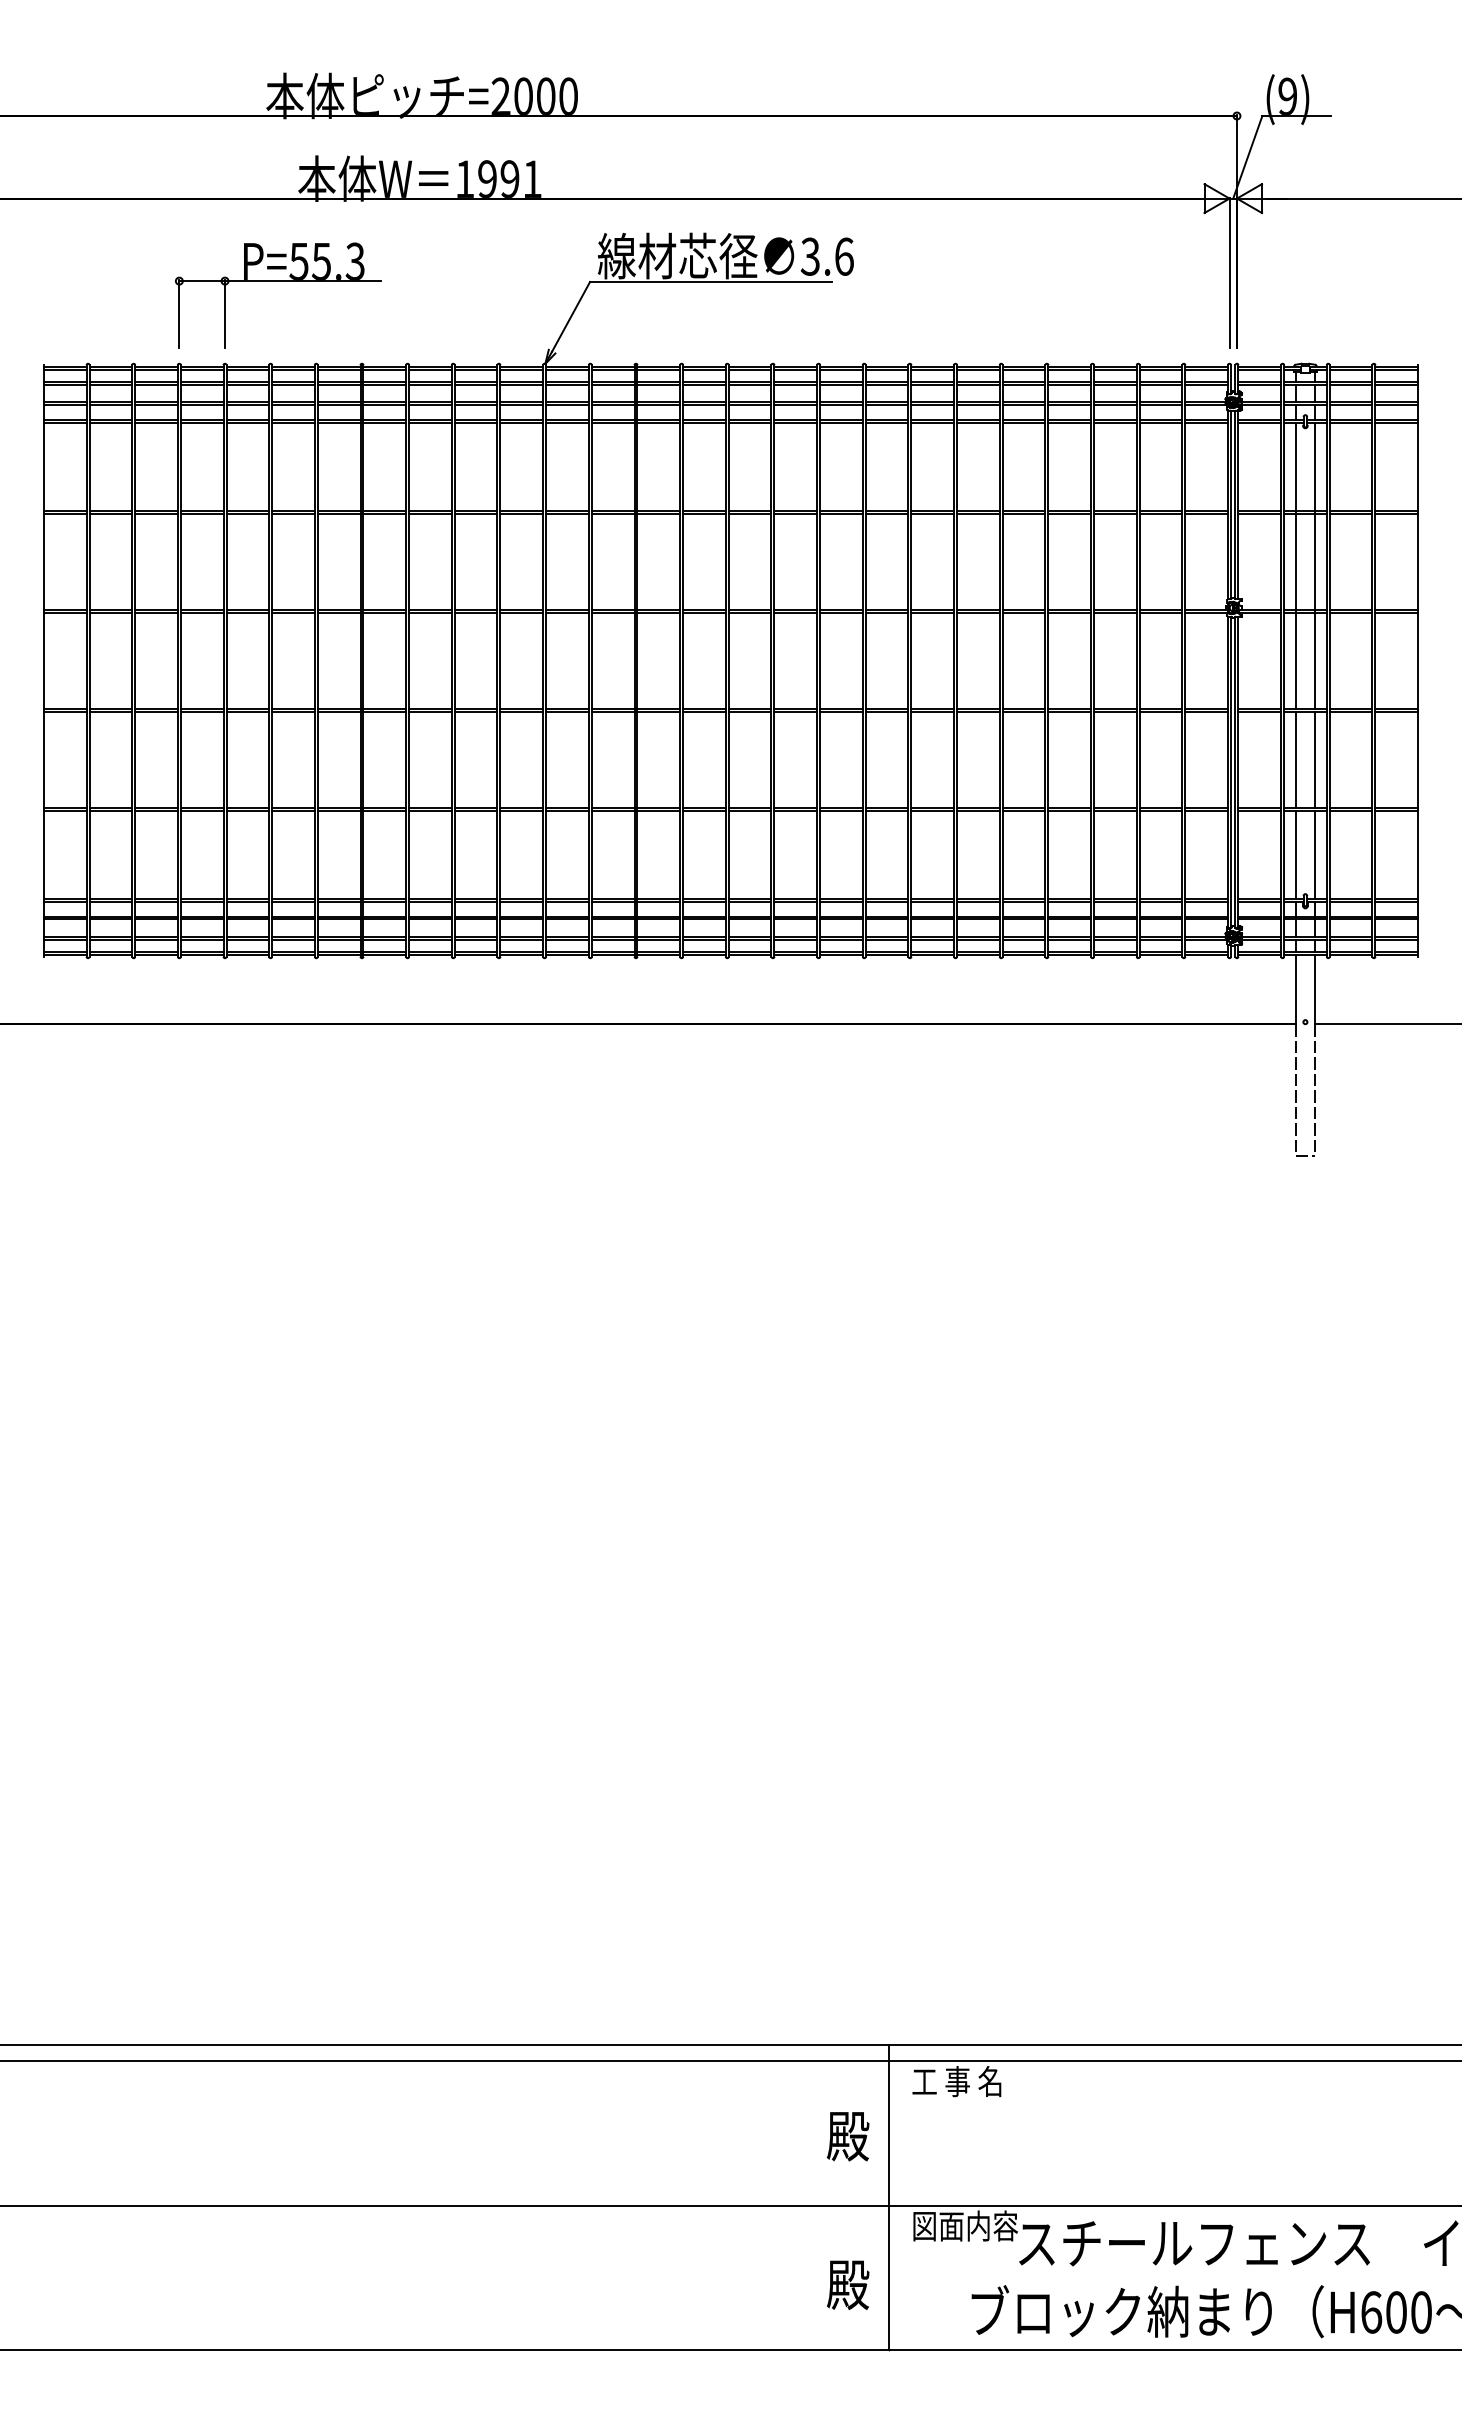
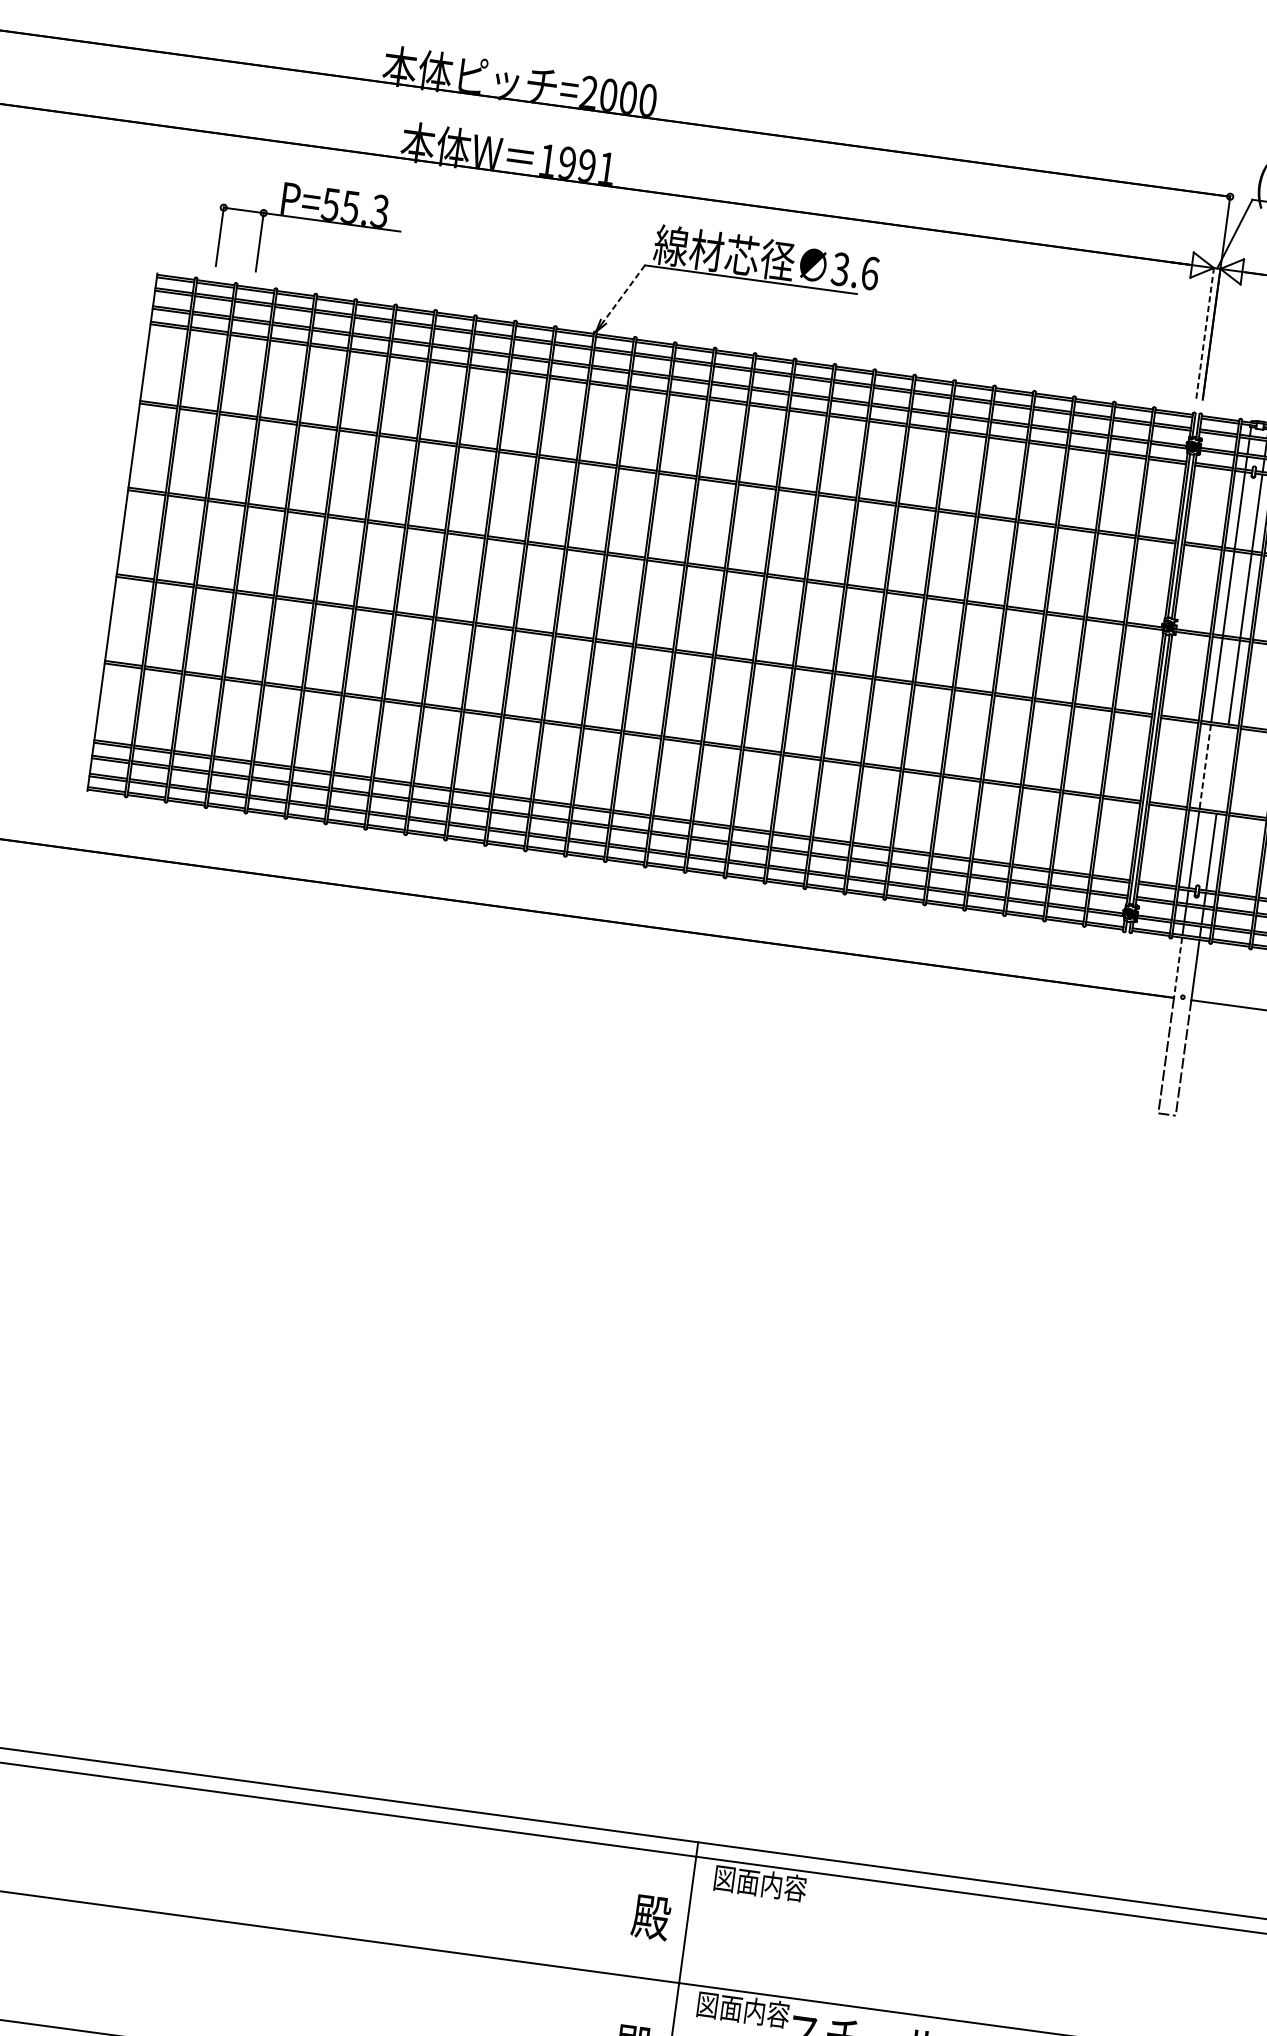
line: (1229, 272) -> (1205, 332), solid -> dashed
part: (278, 281) -> (310, 219), moved
line: (571, 316) -> (624, 293), solid -> dashed
line: (1295, 760) -> (1205, 767), solid -> dashed
line: (1315, 760) -> (1222, 769), removed
line: (1295, 990) -> (1178, 968), solid -> dashed
text: (965, 2081) -> (760, 1883), 工 事 名 -> 図面内容

